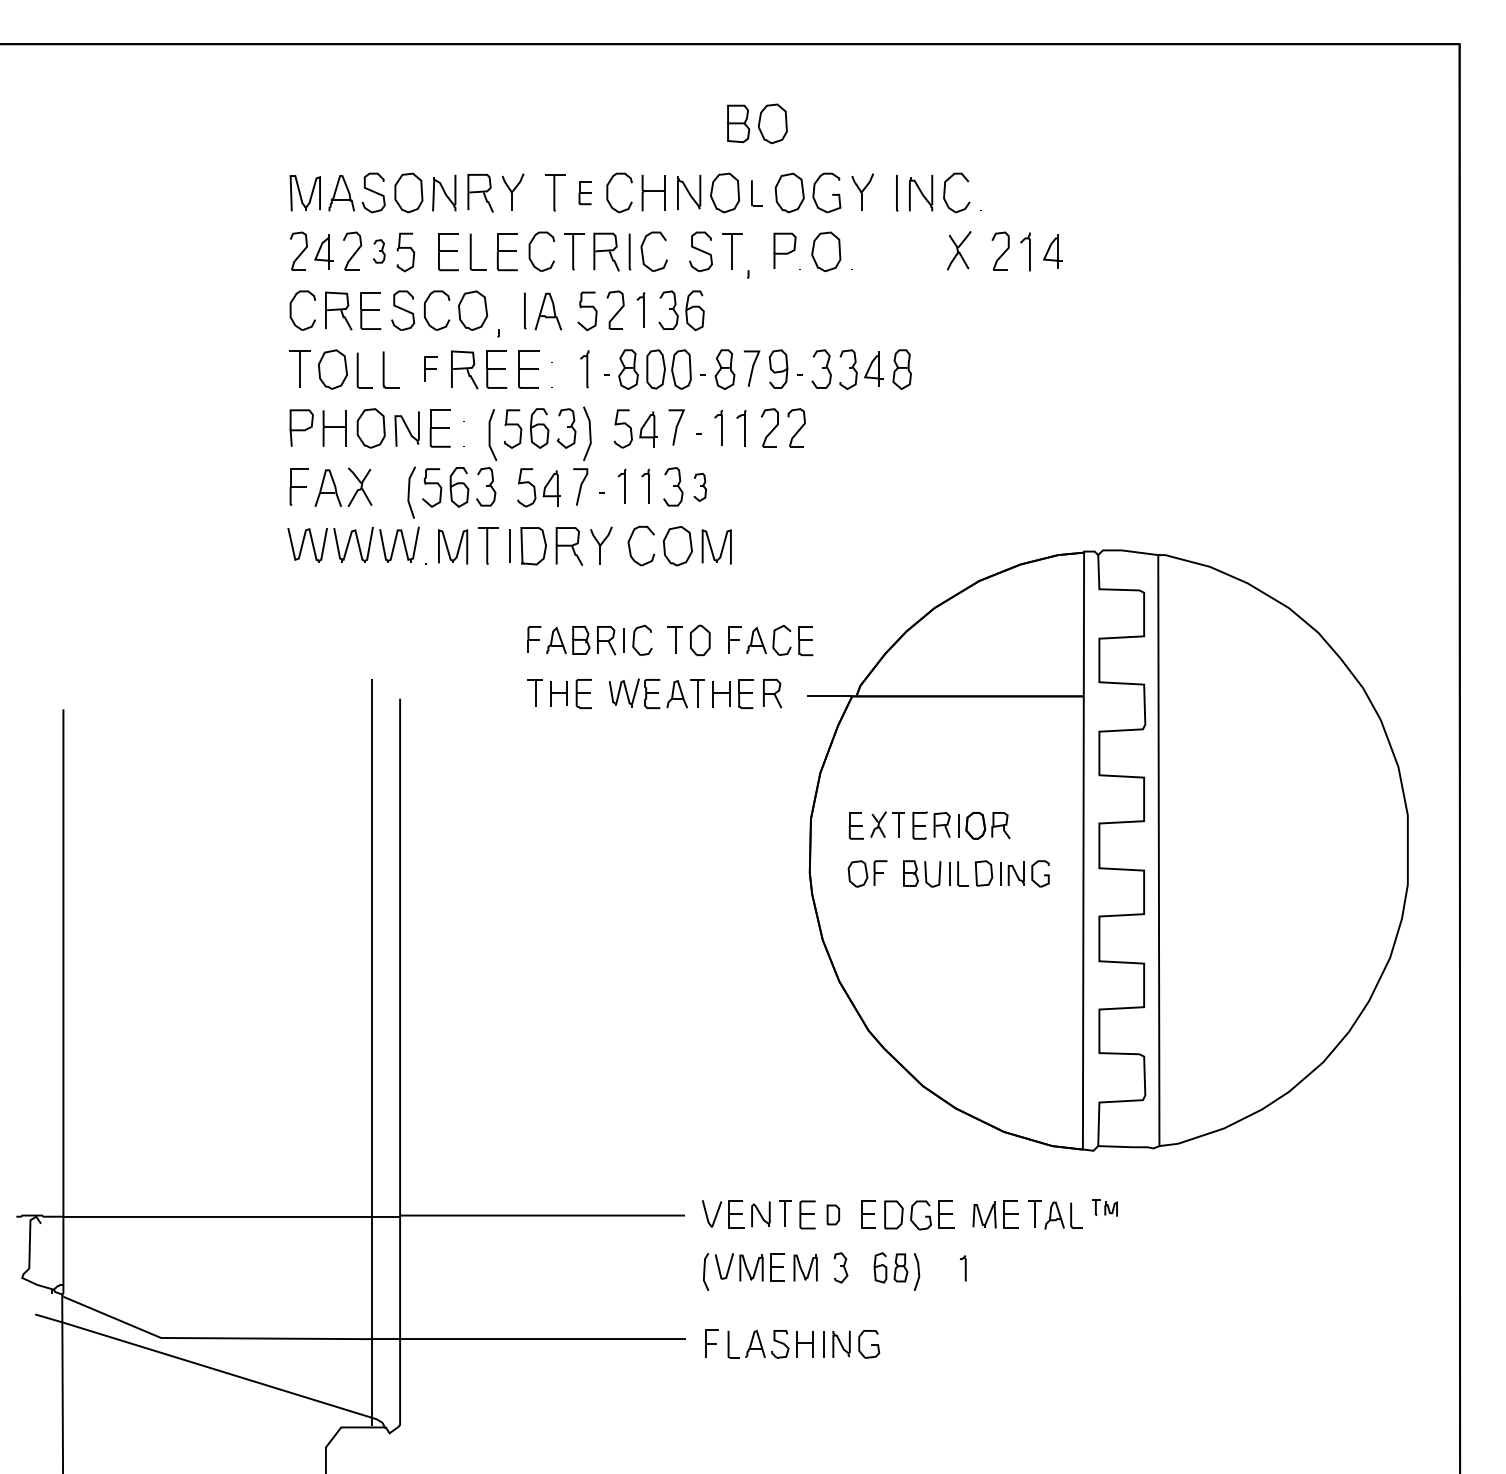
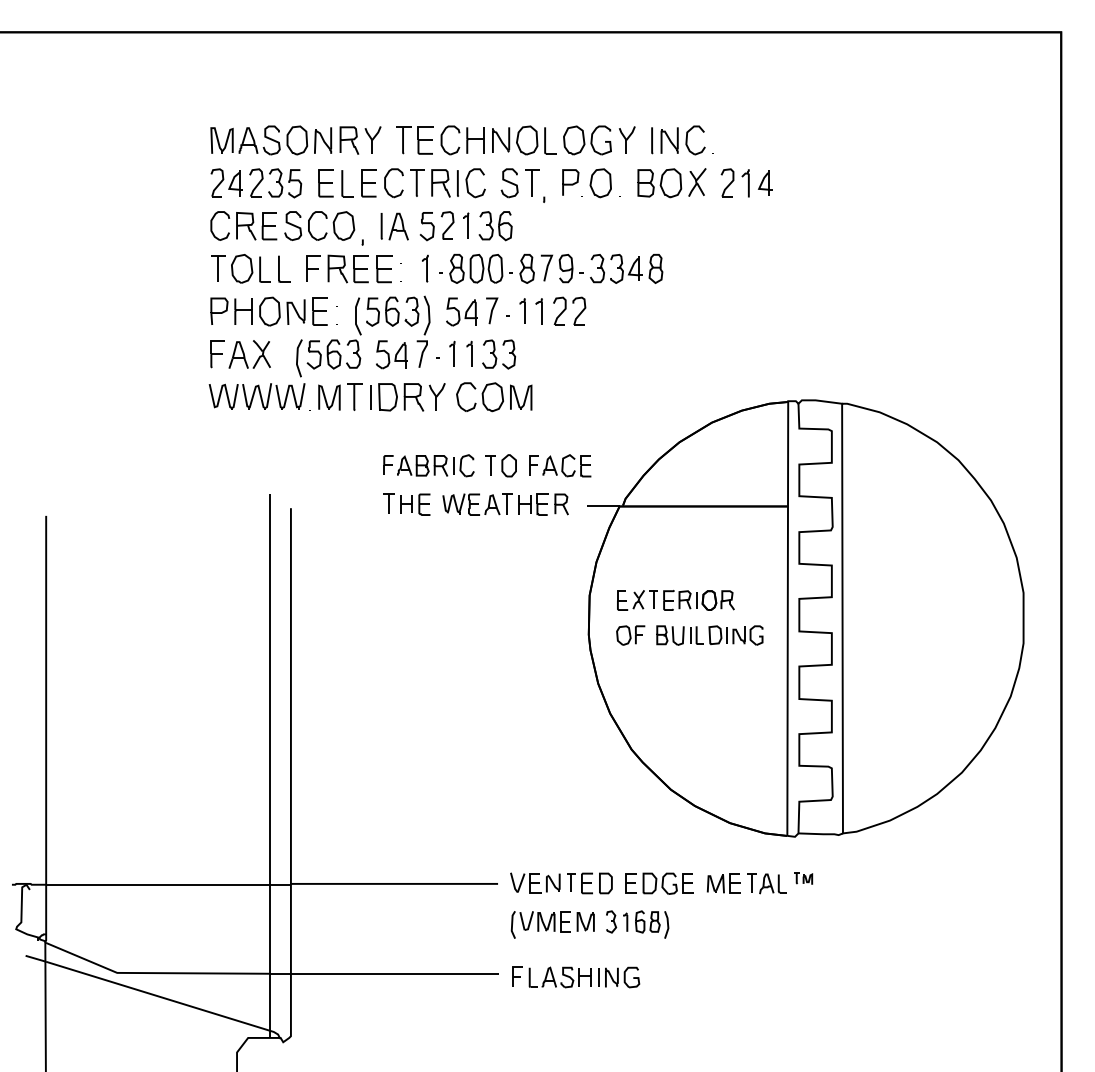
part: (757, 123) -> (659, 183), moved
part: (756, 192) -> (550, 140), size x1.43
part: (585, 193) -> (425, 140), size x1.67
part: (379, 251) -> (275, 183), size x1.67
part: (430, 368) -> (313, 268), size x1.43
part: (700, 487) -> (509, 354), size x1.43
part: (833, 1214) -> (606, 883), size x1.43
part: (963, 1268) -> (625, 922), moved

